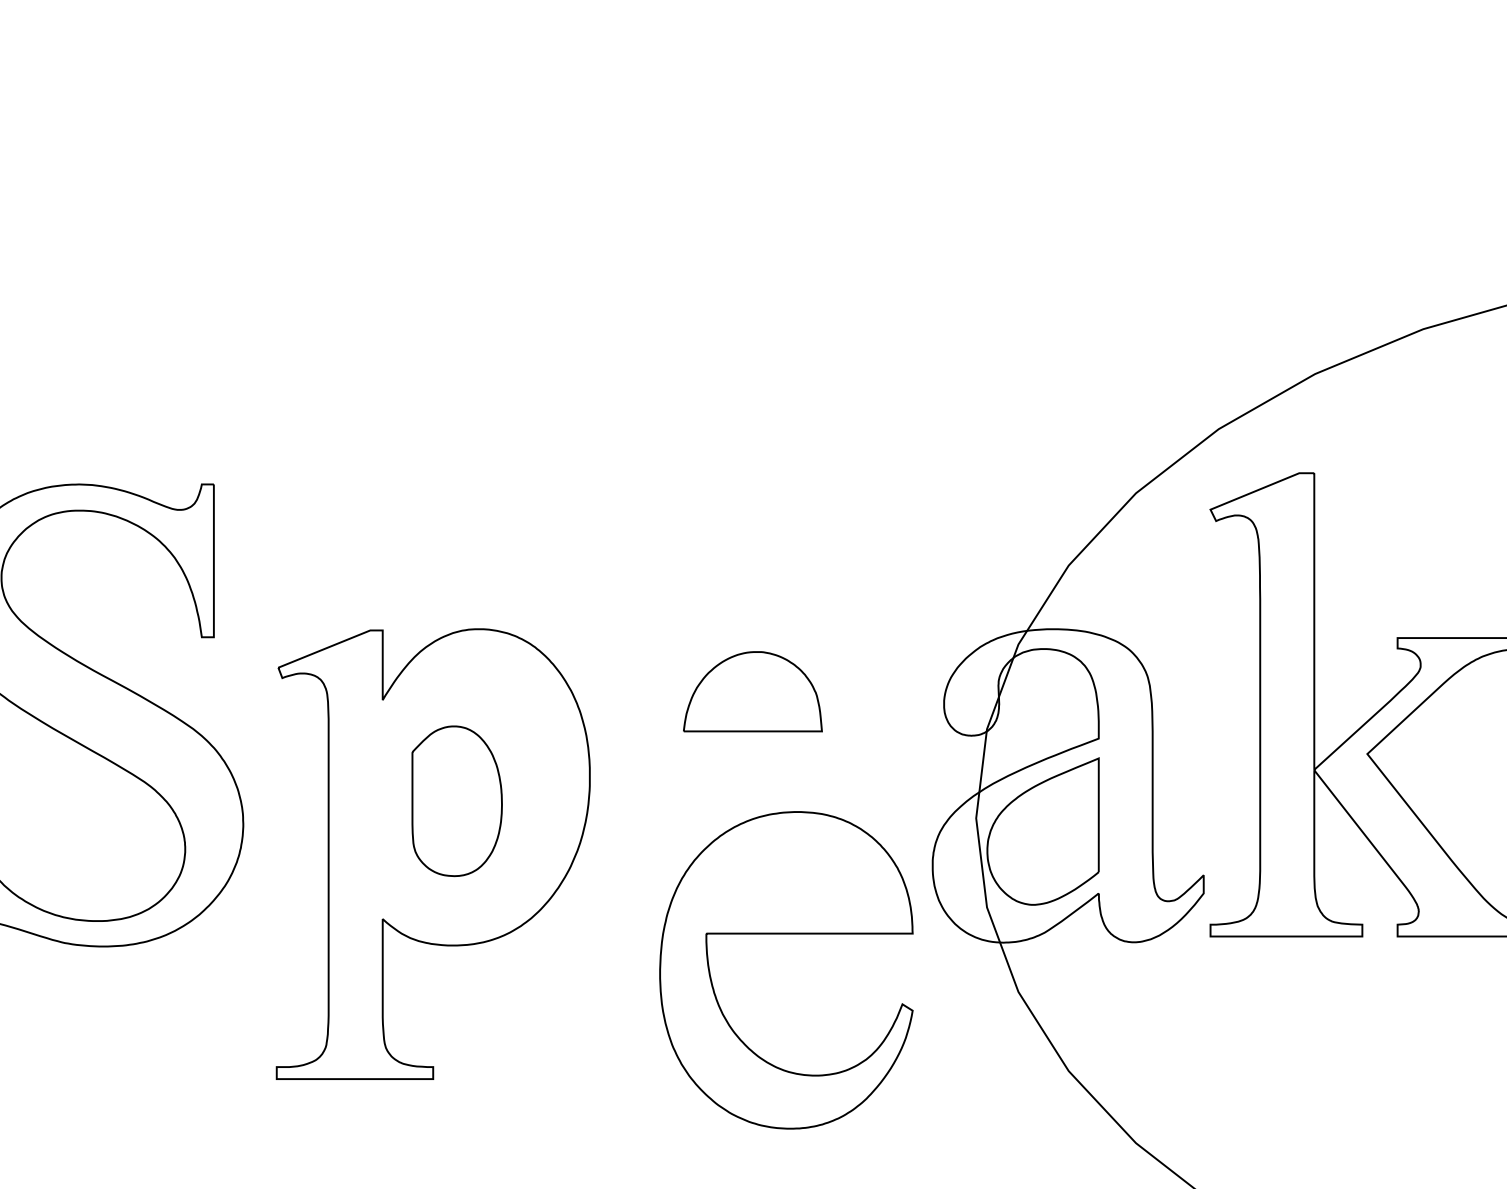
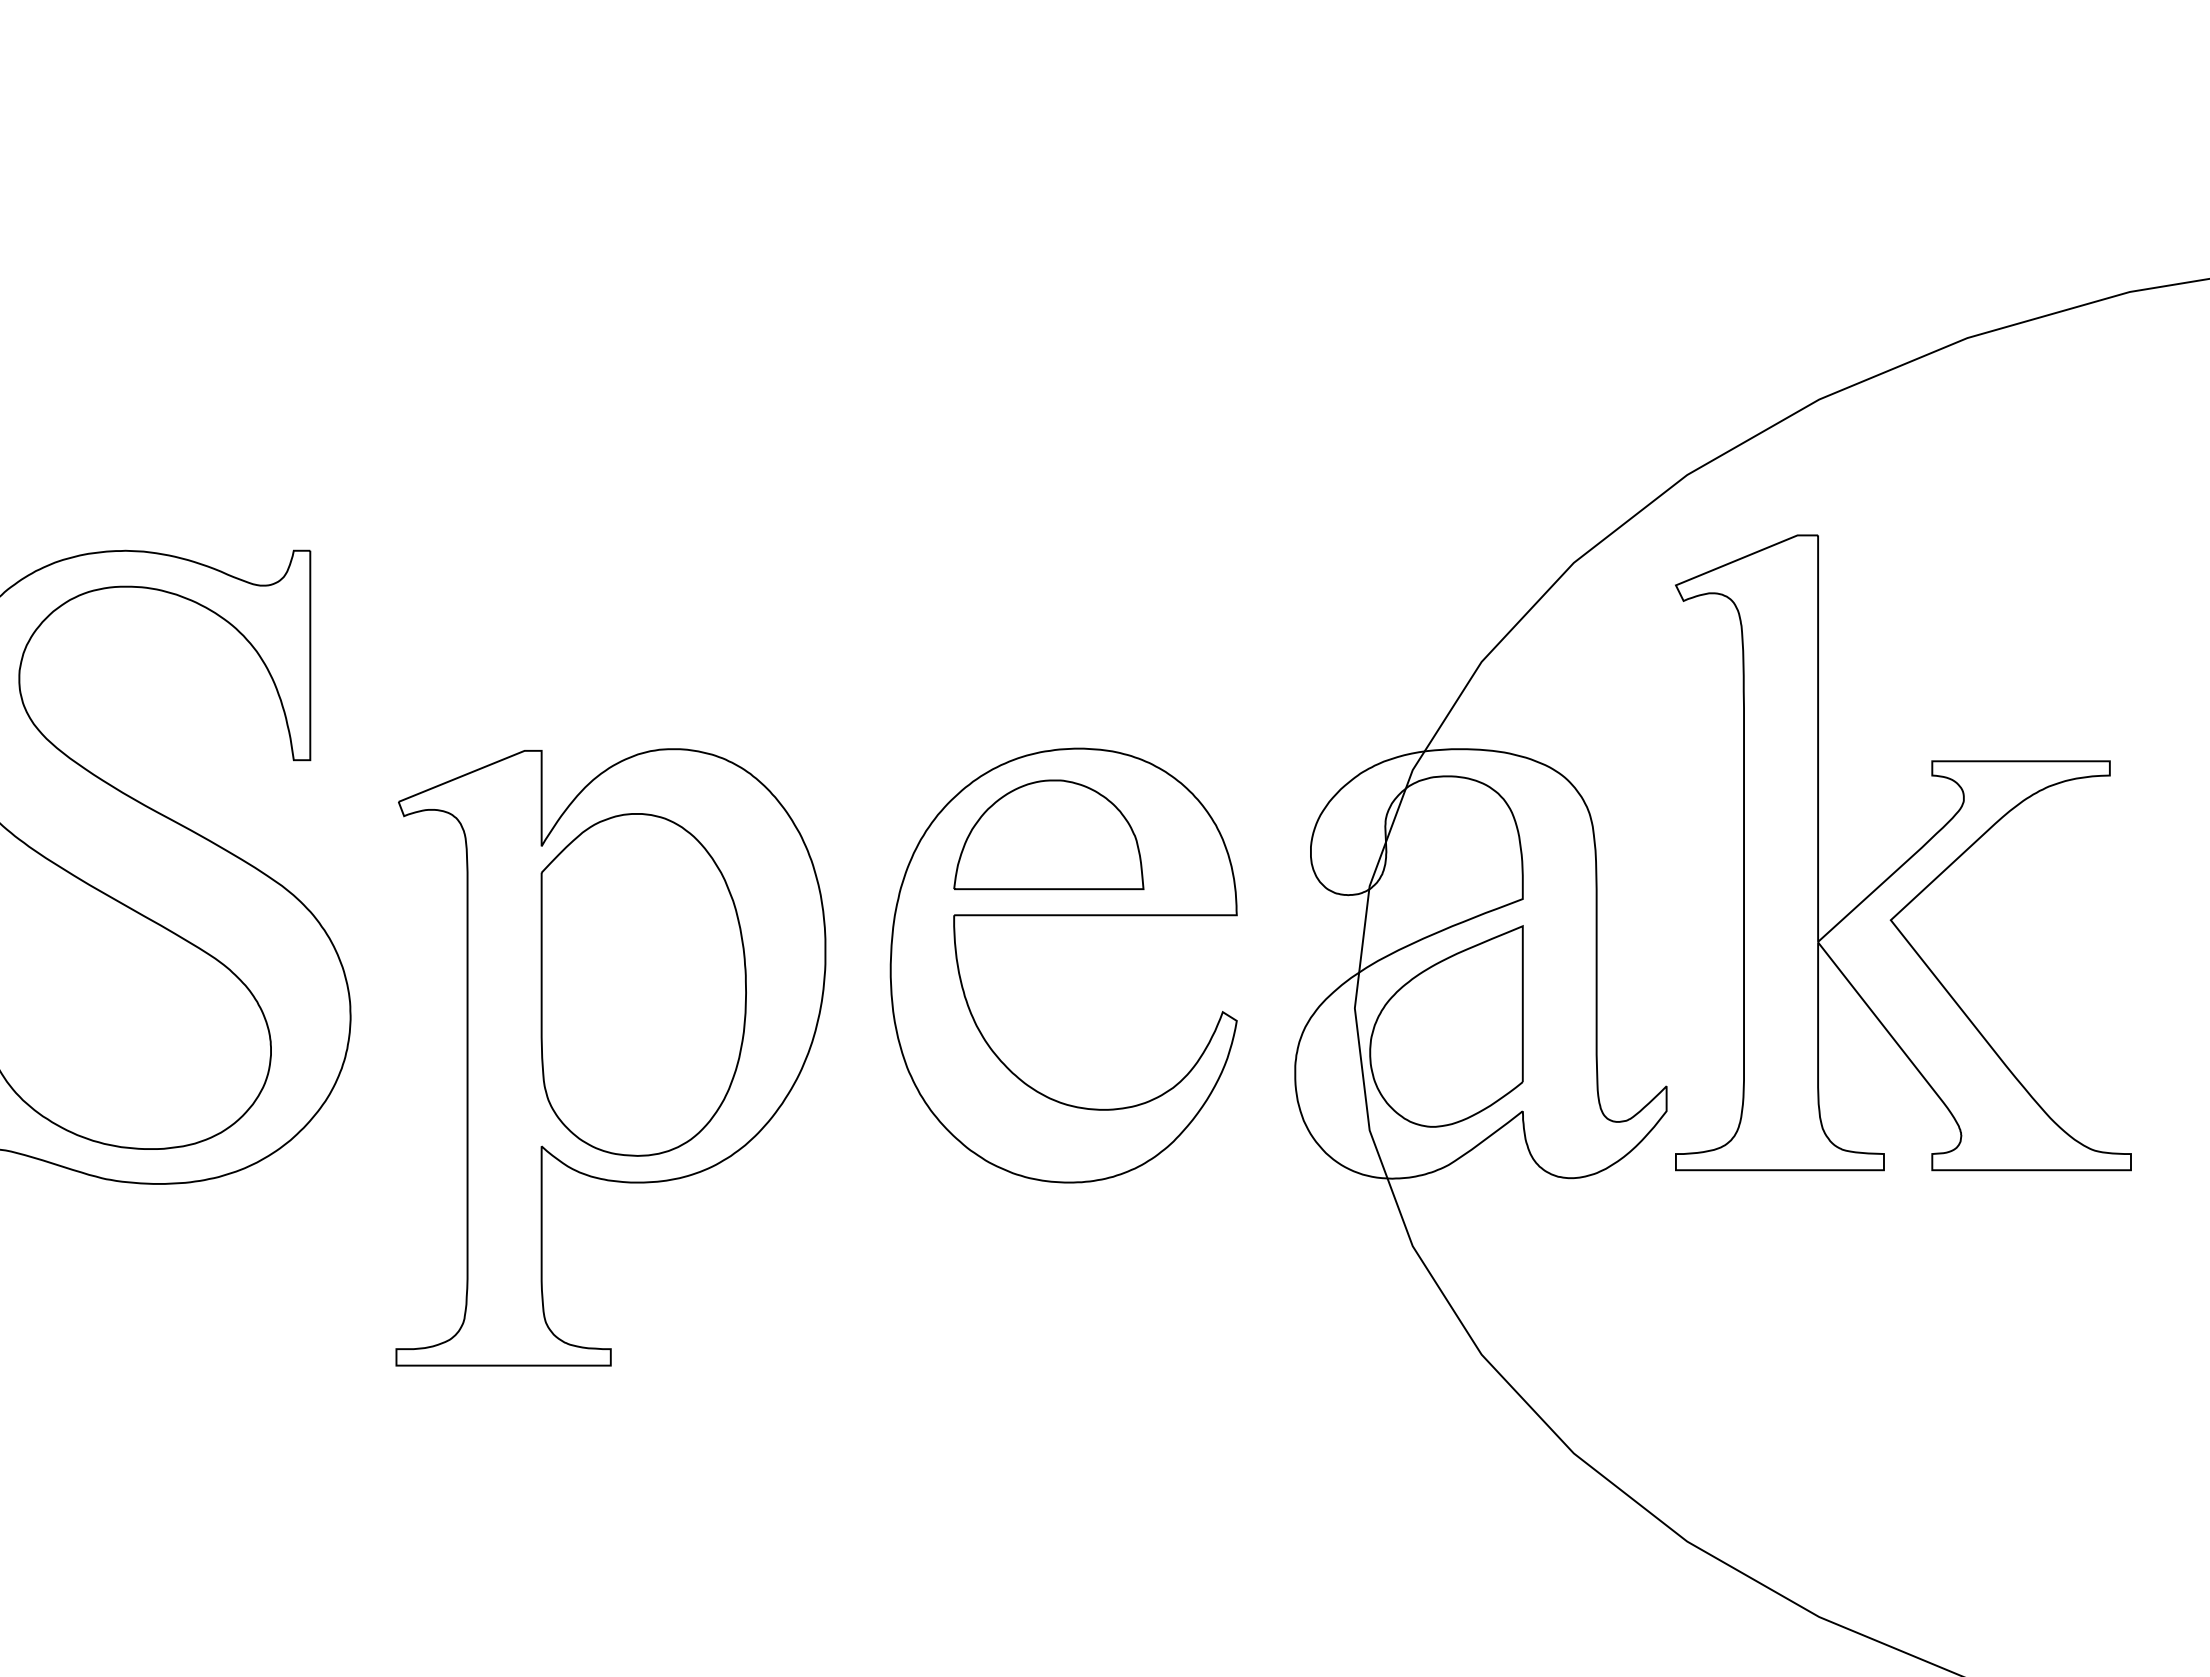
part: (457, 800) -> (643, 984), size x1.67
part: (786, 934) -> (1063, 916), moved

